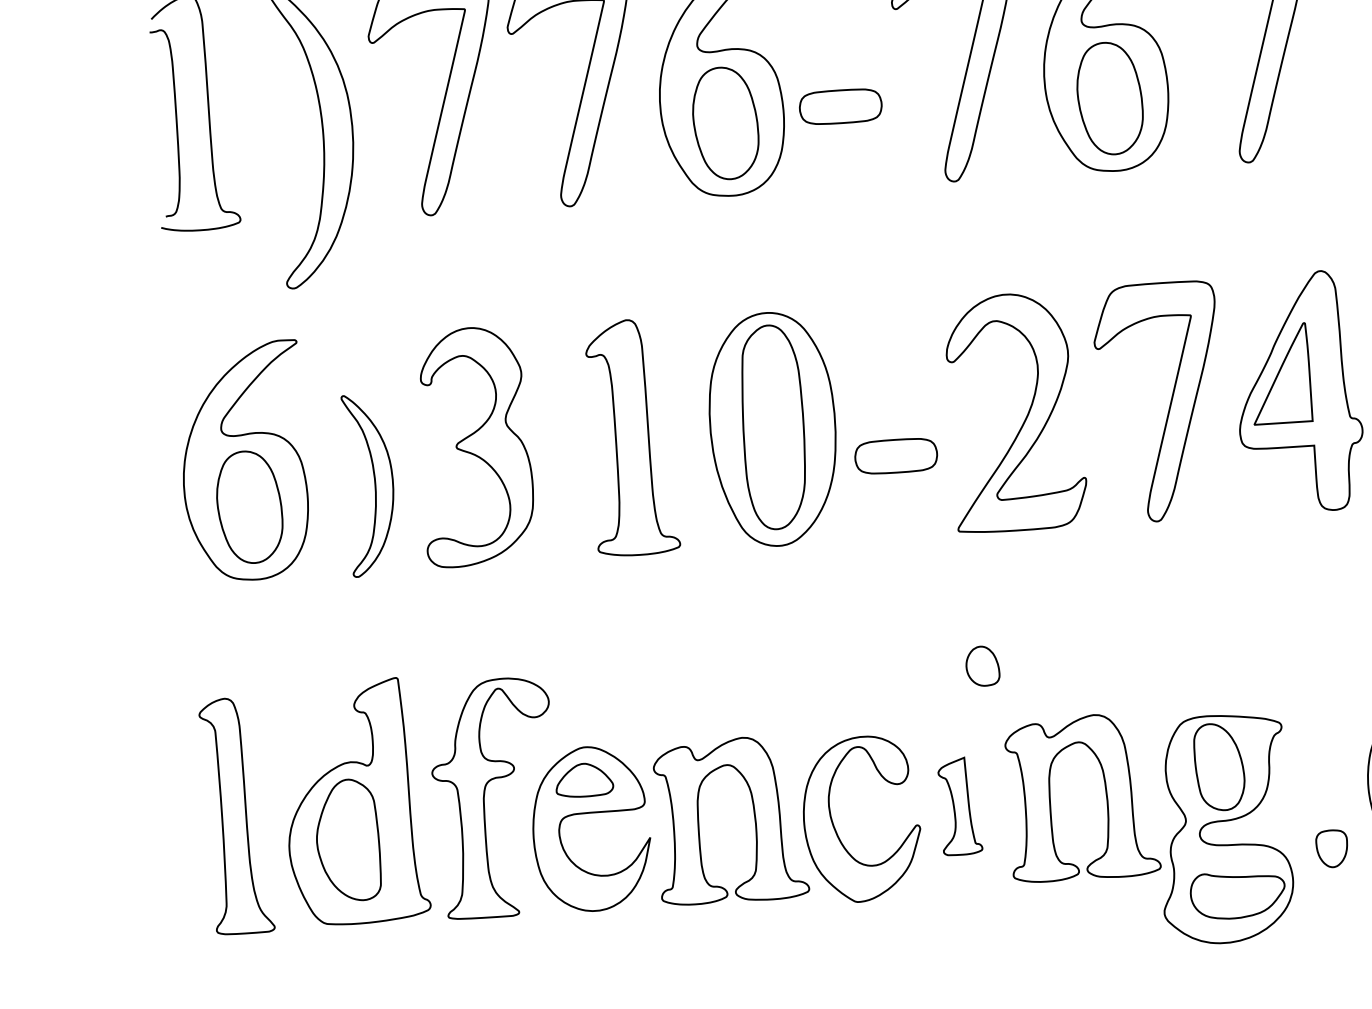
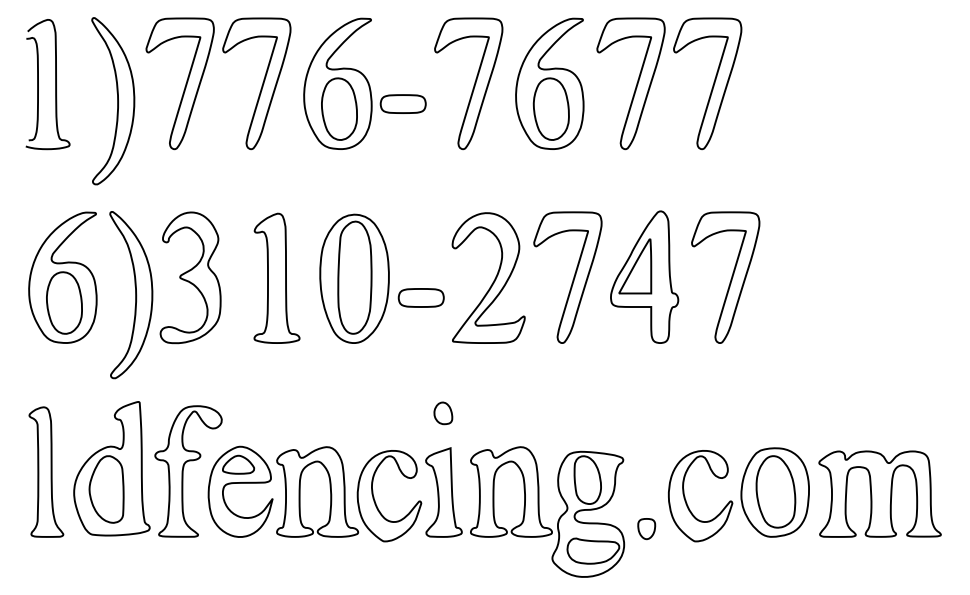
part: (370, 485) -> (131, 295), size x1.67
part: (983, 666) -> (443, 413), moved
part: (959, 806) -> (443, 492), size x1.67

